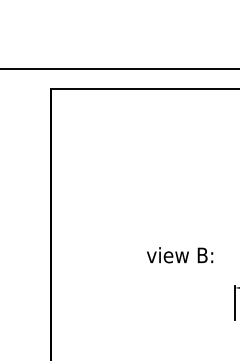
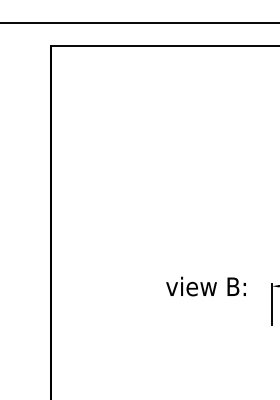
text: (180, 255) -> (206, 286), moved

